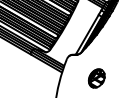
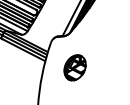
part: (96, 78) -> (74, 67), moved

